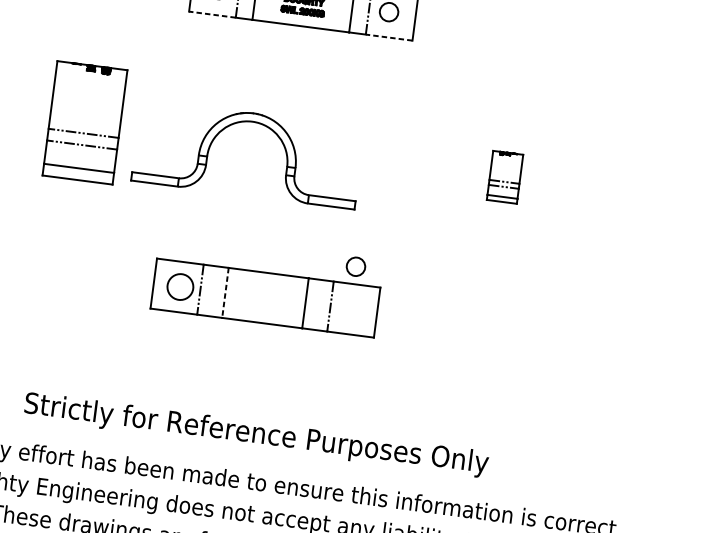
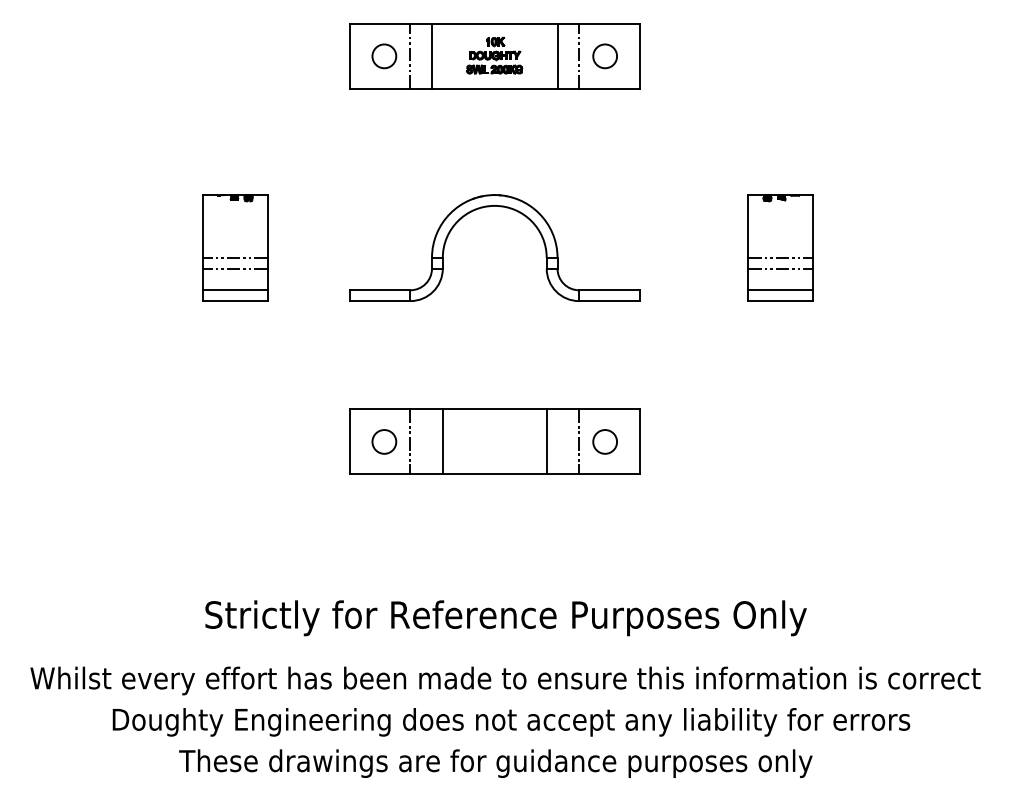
line: (212, 14) -> (379, 88), dashed -> solid
line: (388, 37) -> (608, 88), dashed -> solid
part: (85, 122) -> (235, 247), size x0.71
part: (248, 122) -> (489, 207), moved
part: (505, 176) -> (780, 247), size x1.67
circle: (355, 266) -> (604, 441), moved
circle: (180, 286) -> (384, 441), size x0.71
line: (225, 293) -> (442, 442), dashed -> solid

